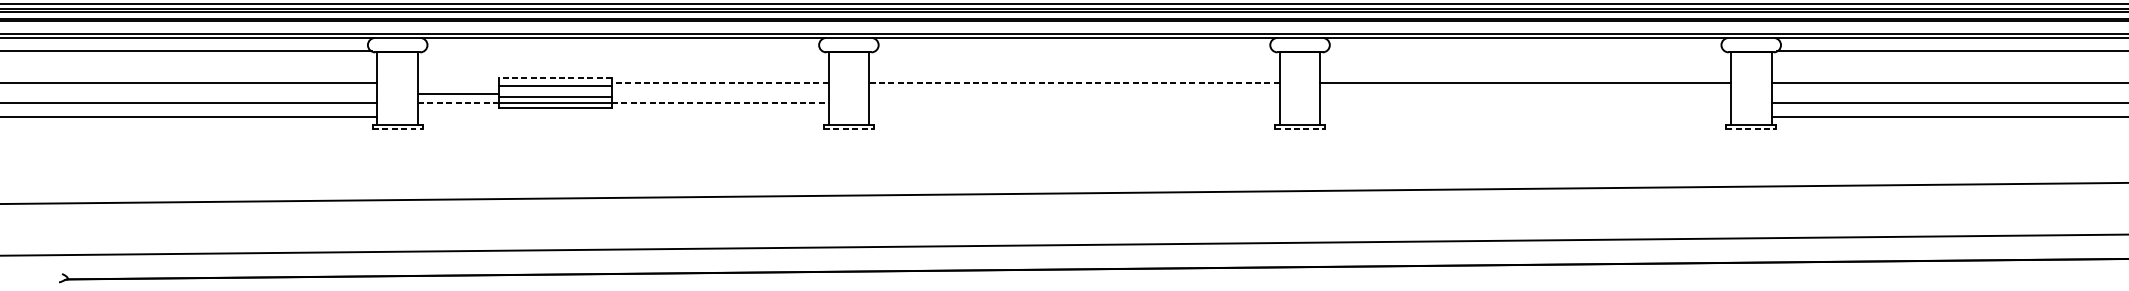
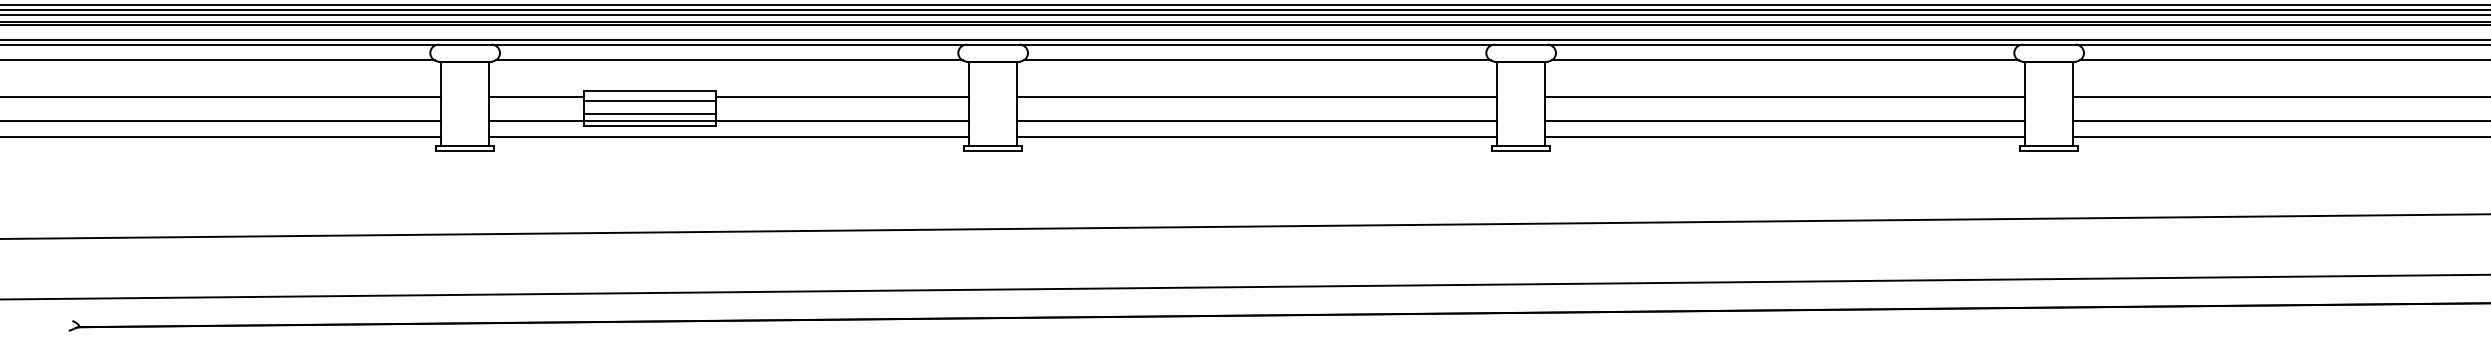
line: (622, 51) -> (728, 60), added
line: (1073, 51) -> (1256, 60), added
line: (1525, 51) -> (1784, 60), added
line: (555, 77) -> (649, 91), dashed -> solid
line: (720, 83) -> (842, 97), dashed -> solid
line: (1073, 83) -> (1256, 97), dashed -> solid
line: (457, 94) -> (535, 97), moved
line: (458, 103) -> (536, 121), dashed -> solid
line: (720, 103) -> (842, 121), dashed -> solid
line: (1073, 103) -> (1256, 121), added
line: (1525, 103) -> (1784, 121), added
line: (622, 117) -> (728, 137), added
line: (1073, 117) -> (1256, 137), added
line: (1525, 117) -> (1784, 137), added
line: (397, 129) -> (465, 151), dashed -> solid
line: (849, 129) -> (993, 151), dashed -> solid
line: (1300, 129) -> (1521, 151), dashed -> solid
line: (1751, 129) -> (2049, 151), dashed -> solid

